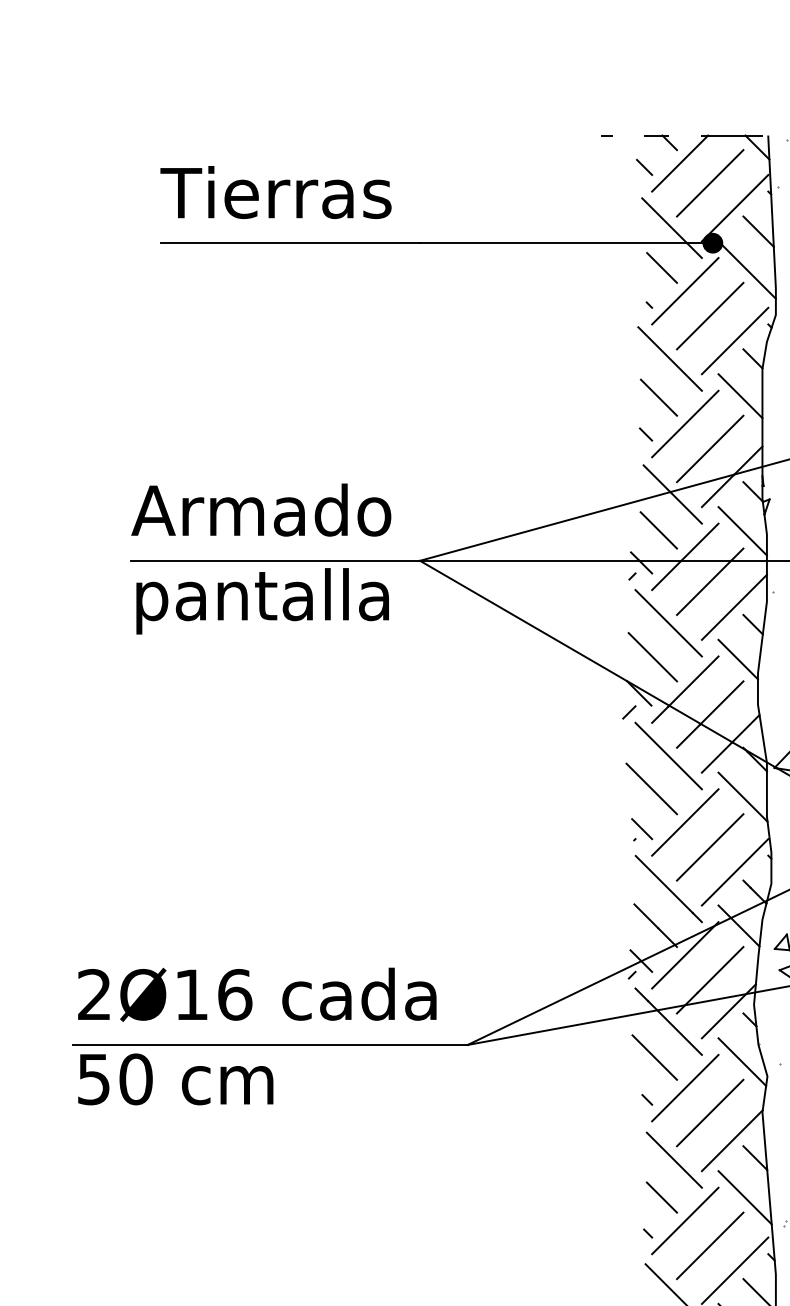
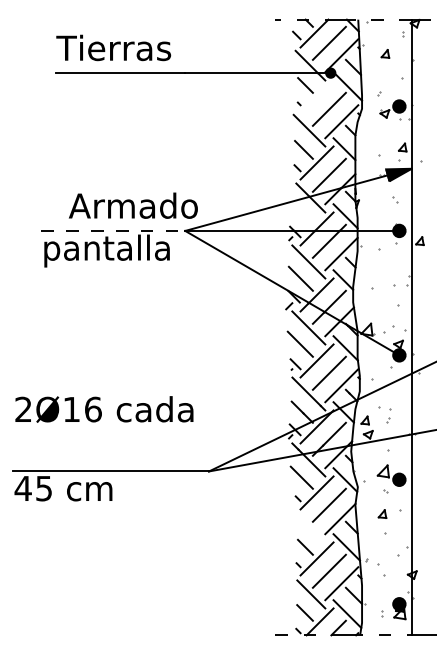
line: (684, 290) -> (316, 96), removed
text: (261, 509) -> (133, 205), moved
line: (658, 529) -> (303, 215), removed
line: (275, 559) -> (113, 230), solid -> dashed
text: (257, 994) -> (104, 409), moved
text: (114, 1079) -> (33, 488), 50 -> 45
line: (674, 1159) -> (311, 528), removed

